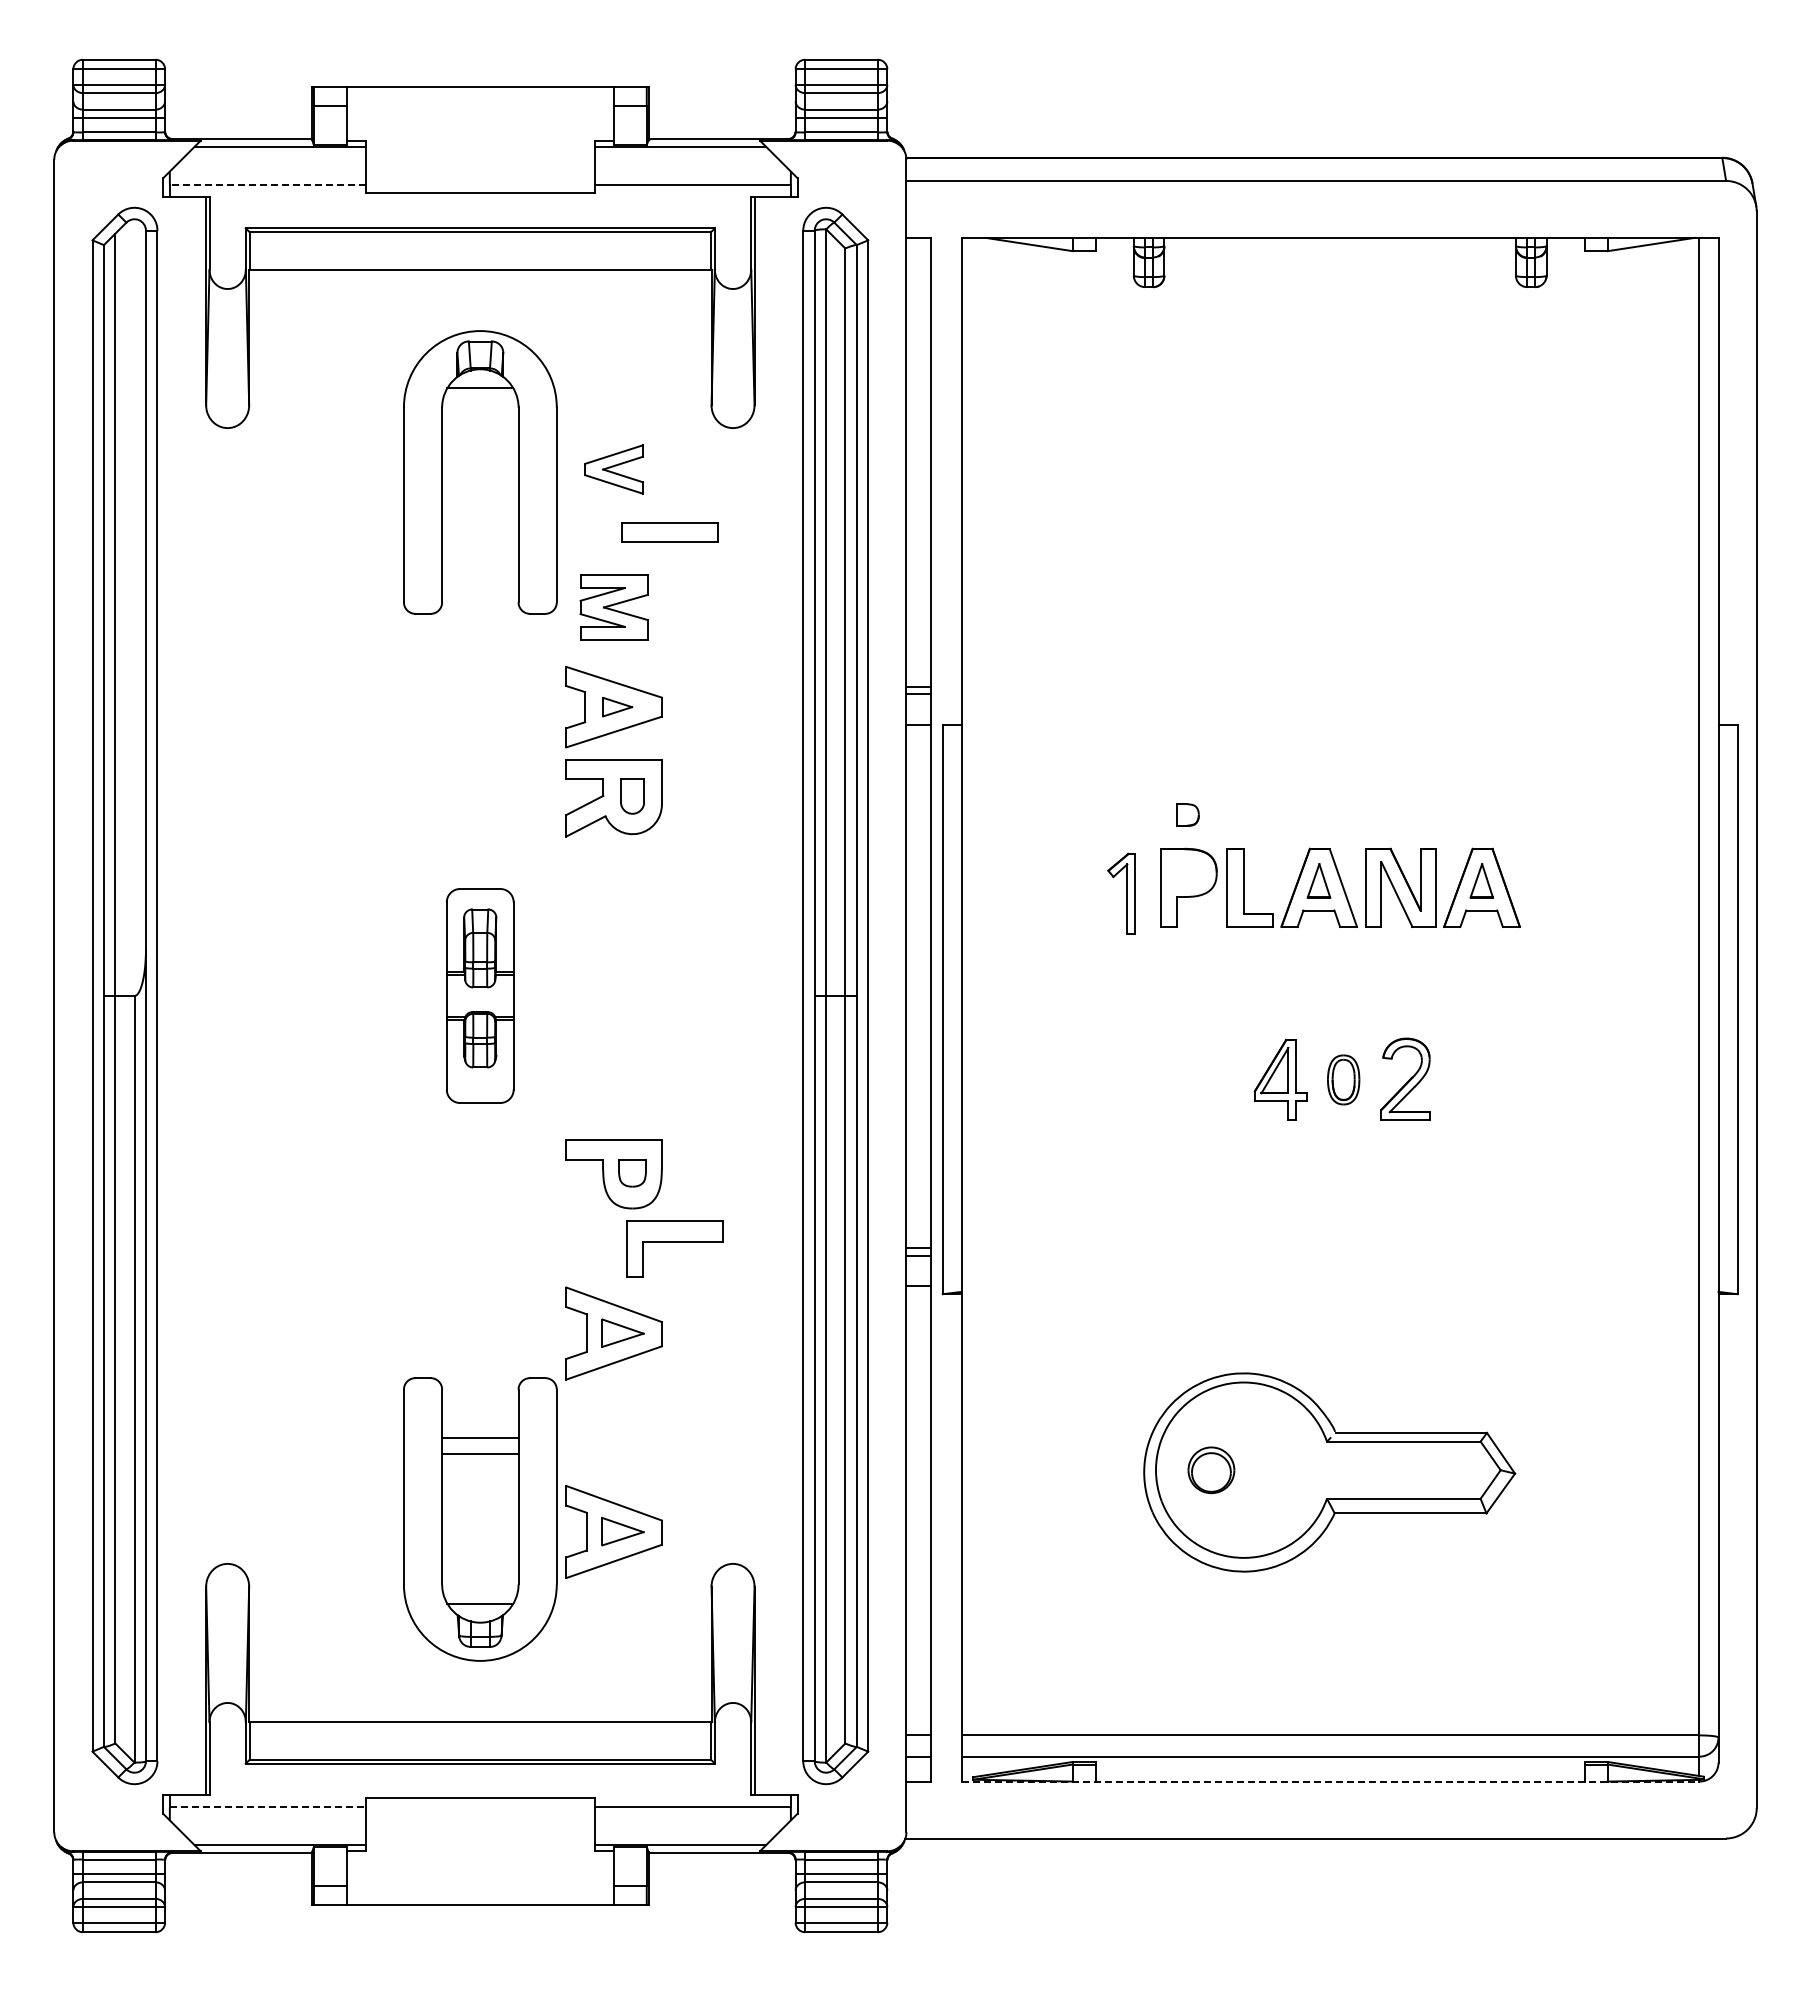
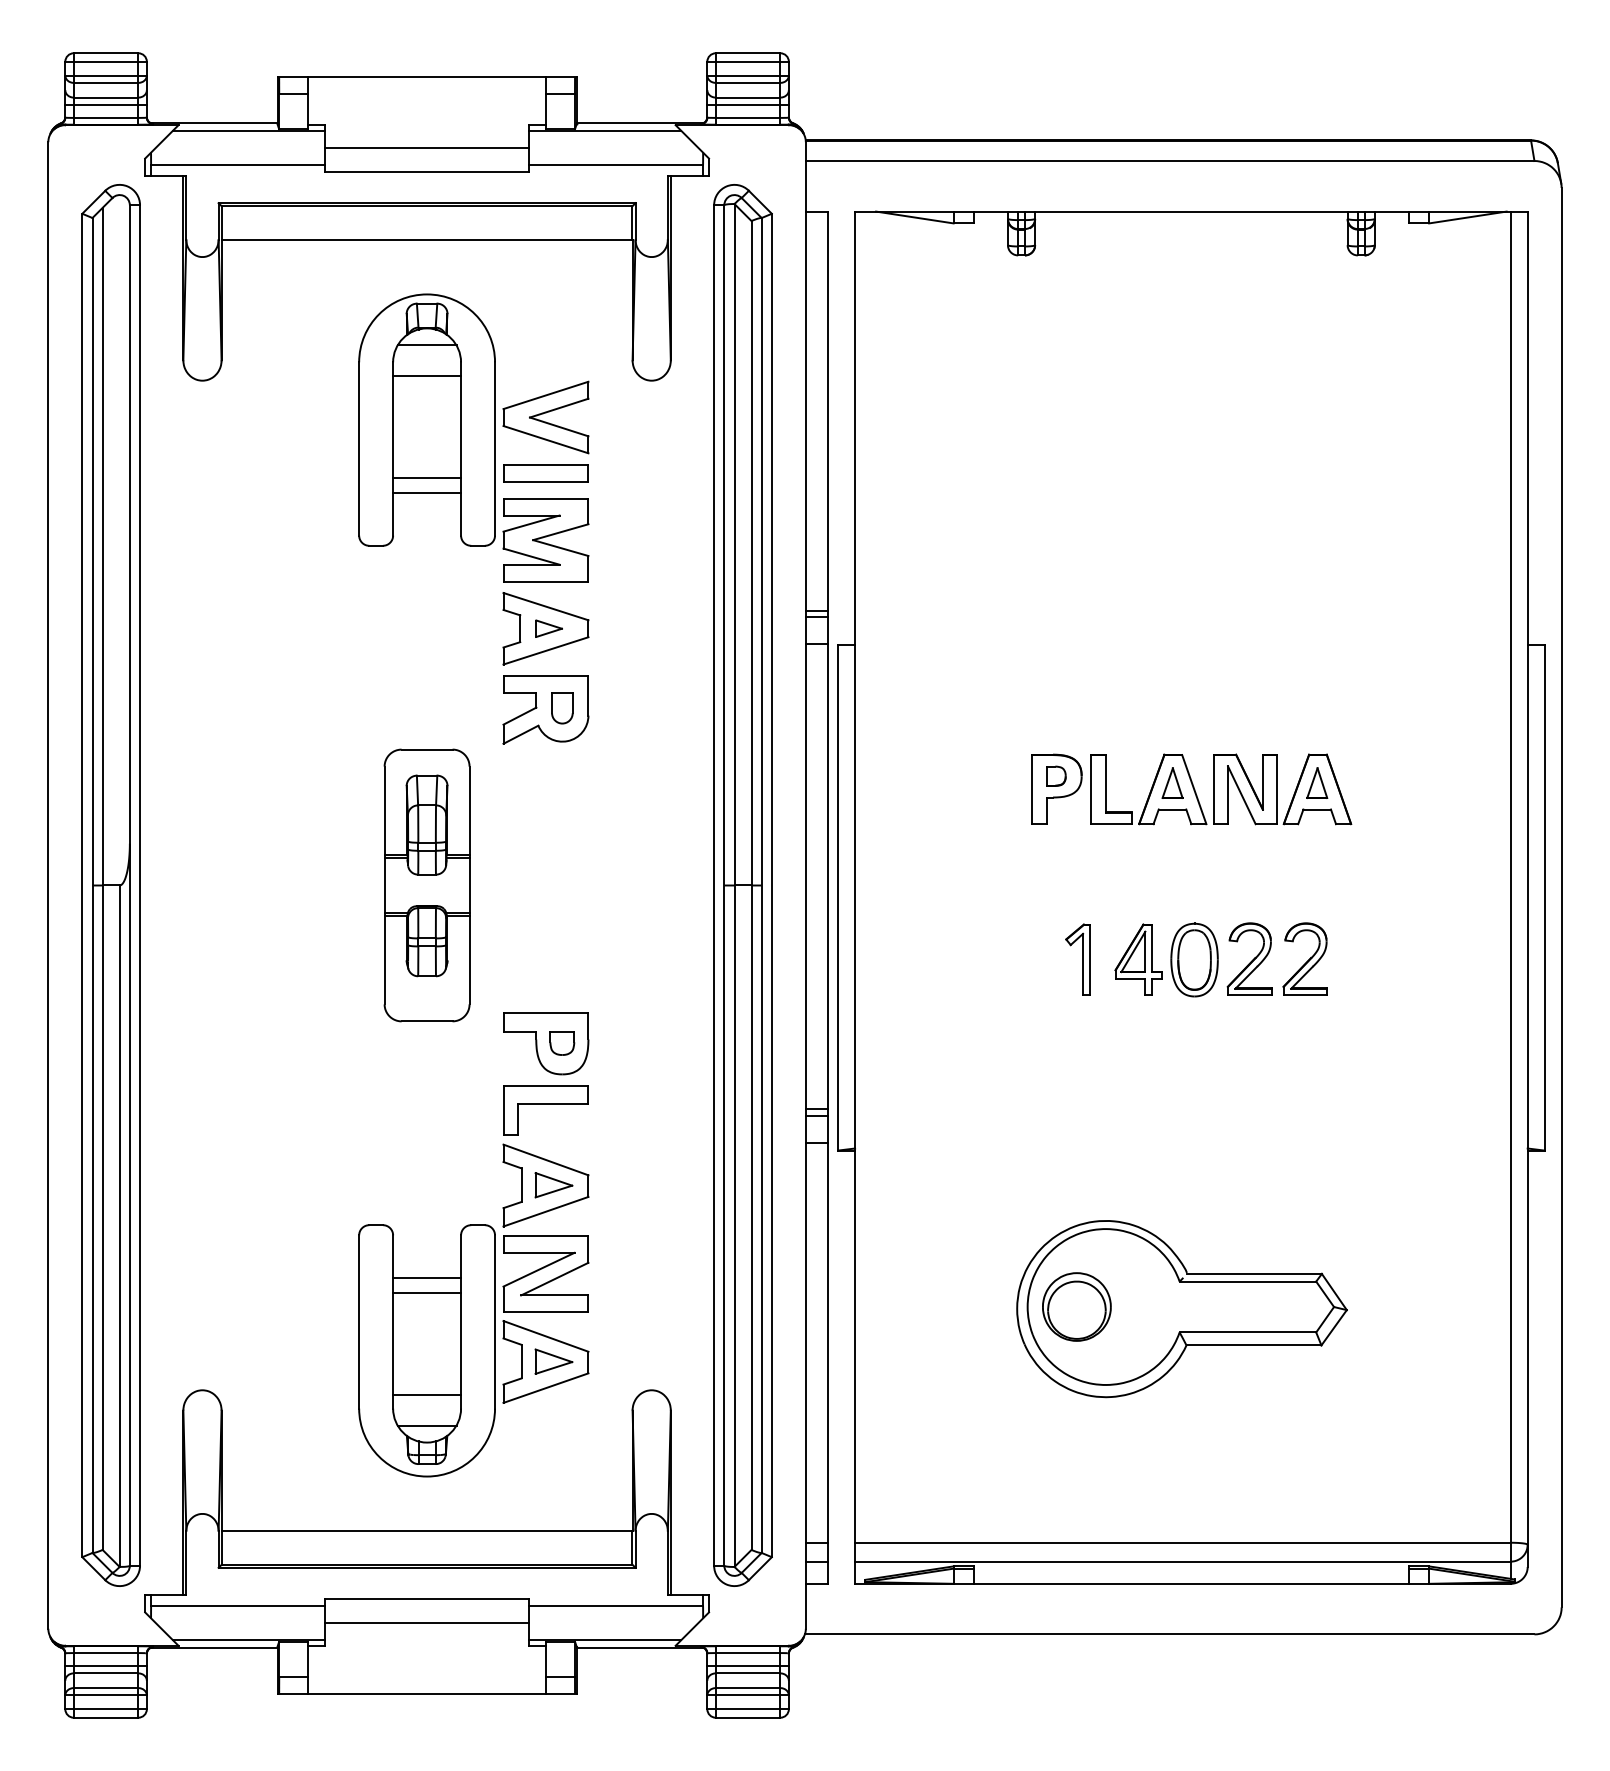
line: (480, 166) -> (427, 148), added
line: (267, 184) -> (237, 164), dashed -> solid
line: (480, 422) -> (427, 375), added
part: (613, 469) -> (545, 417), size x1.67
part: (669, 532) -> (545, 473), moved
line: (480, 538) -> (427, 478), added
line: (480, 554) -> (427, 493), added
part: (613, 607) -> (545, 540), size x1.43
part: (1187, 814) -> (1055, 775), moved
part: (1121, 893) -> (1077, 959), moved
part: (479, 995) -> (426, 885), size x1.43
part: (1467, 1078) -> (1304, 958), added
part: (1343, 1079) -> (1194, 959), size x1.67
part: (674, 1248) -> (545, 1109), moved
part: (613, 1432) -> (545, 1273), added
part: (1211, 1470) -> (1077, 1307), size x1.67
line: (480, 1569) -> (427, 1395), added
line: (1330, 1781) -> (1182, 1583), dashed -> solid
line: (267, 1807) -> (237, 1606), dashed -> solid
line: (480, 1825) -> (427, 1622), added

